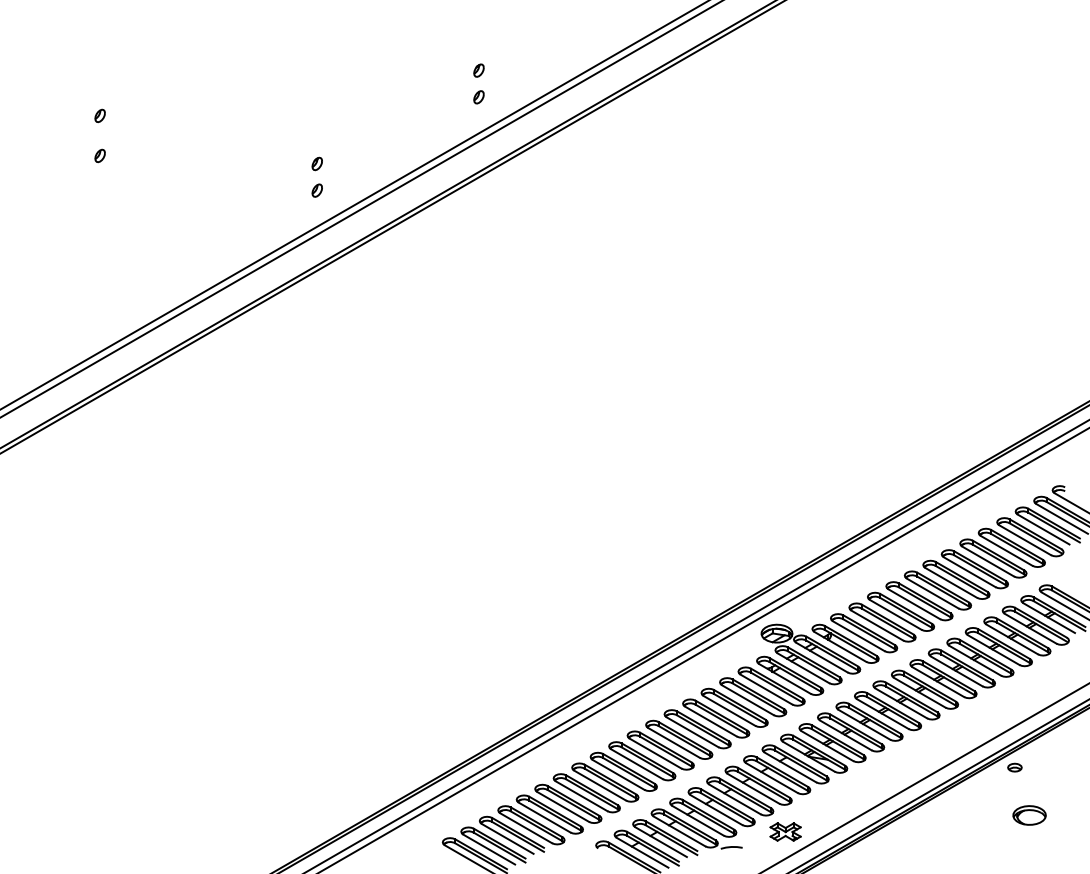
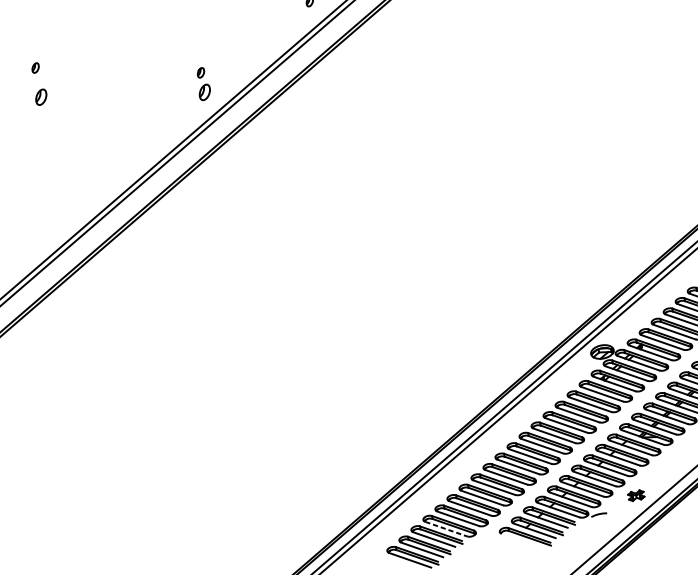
part: (99, 155) -> (40, 97), size x1.6
part: (316, 190) -> (204, 92), size x1.6
line: (526, 828) -> (446, 529), solid -> dashed
part: (785, 831) -> (636, 495), size x0.7

